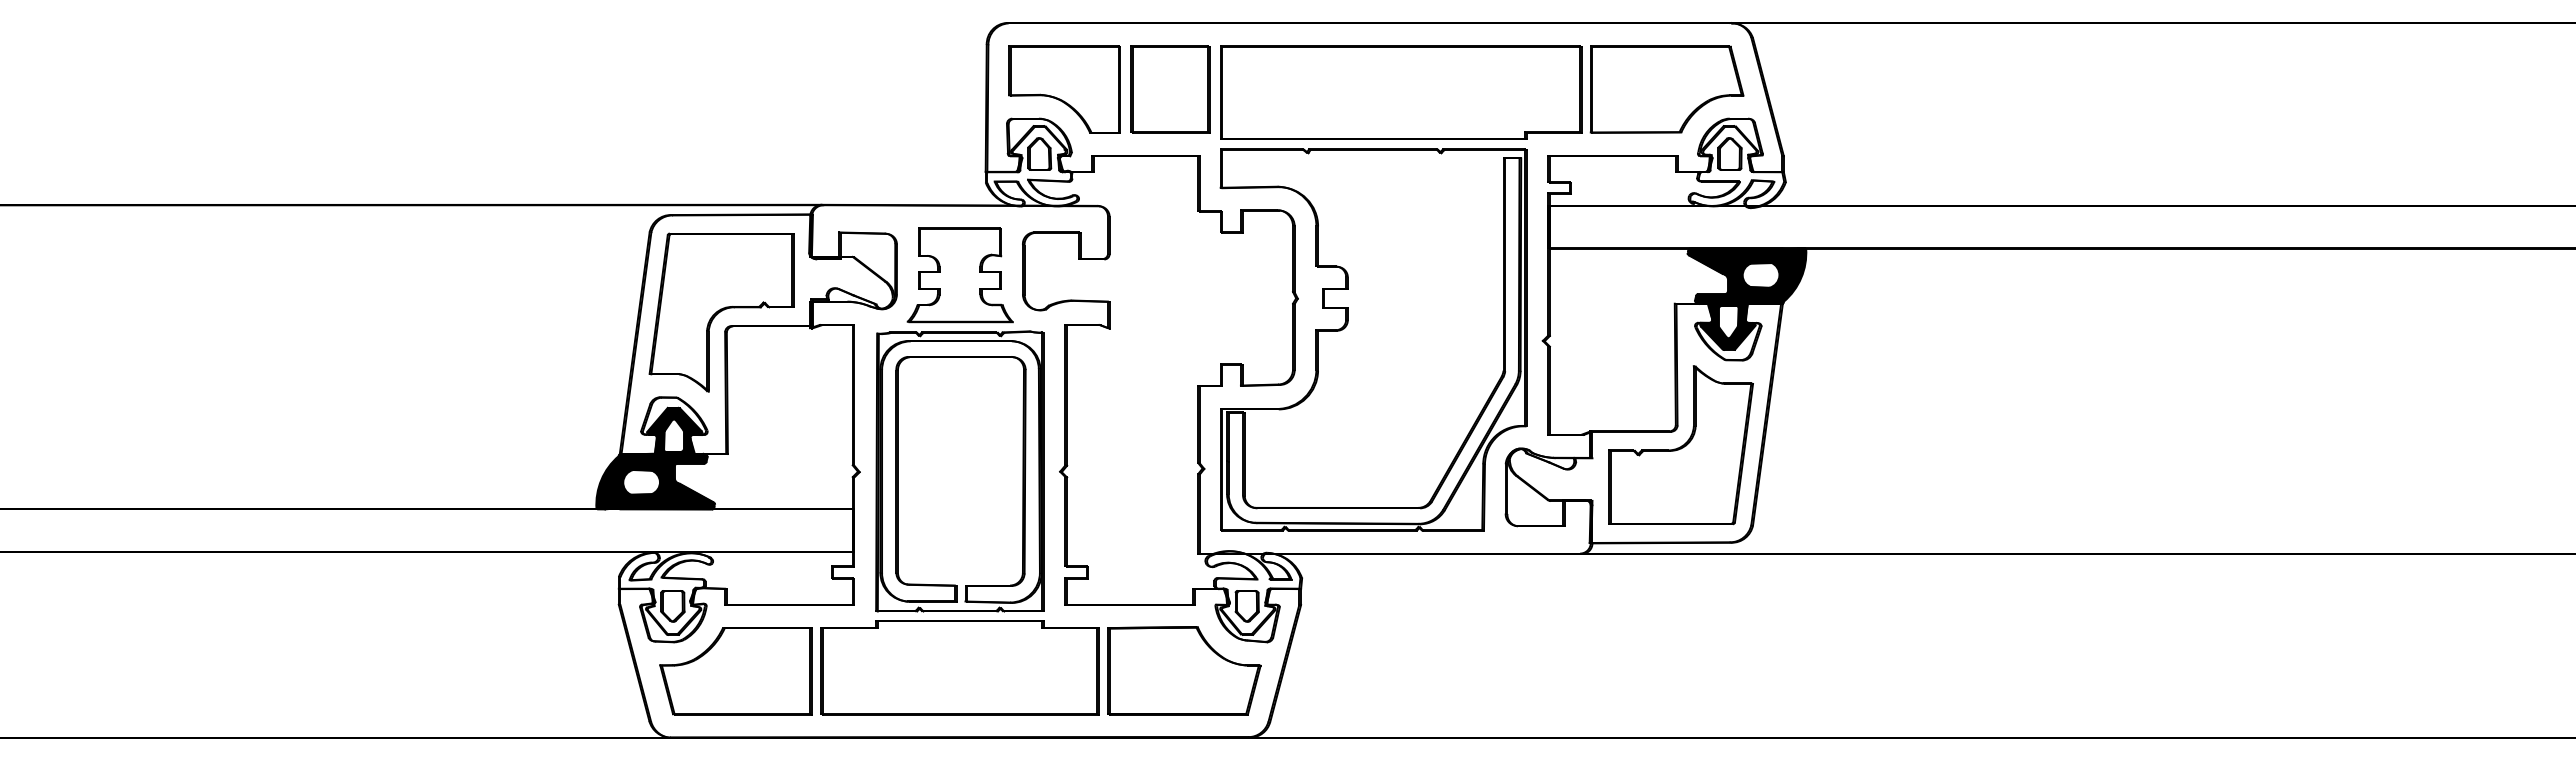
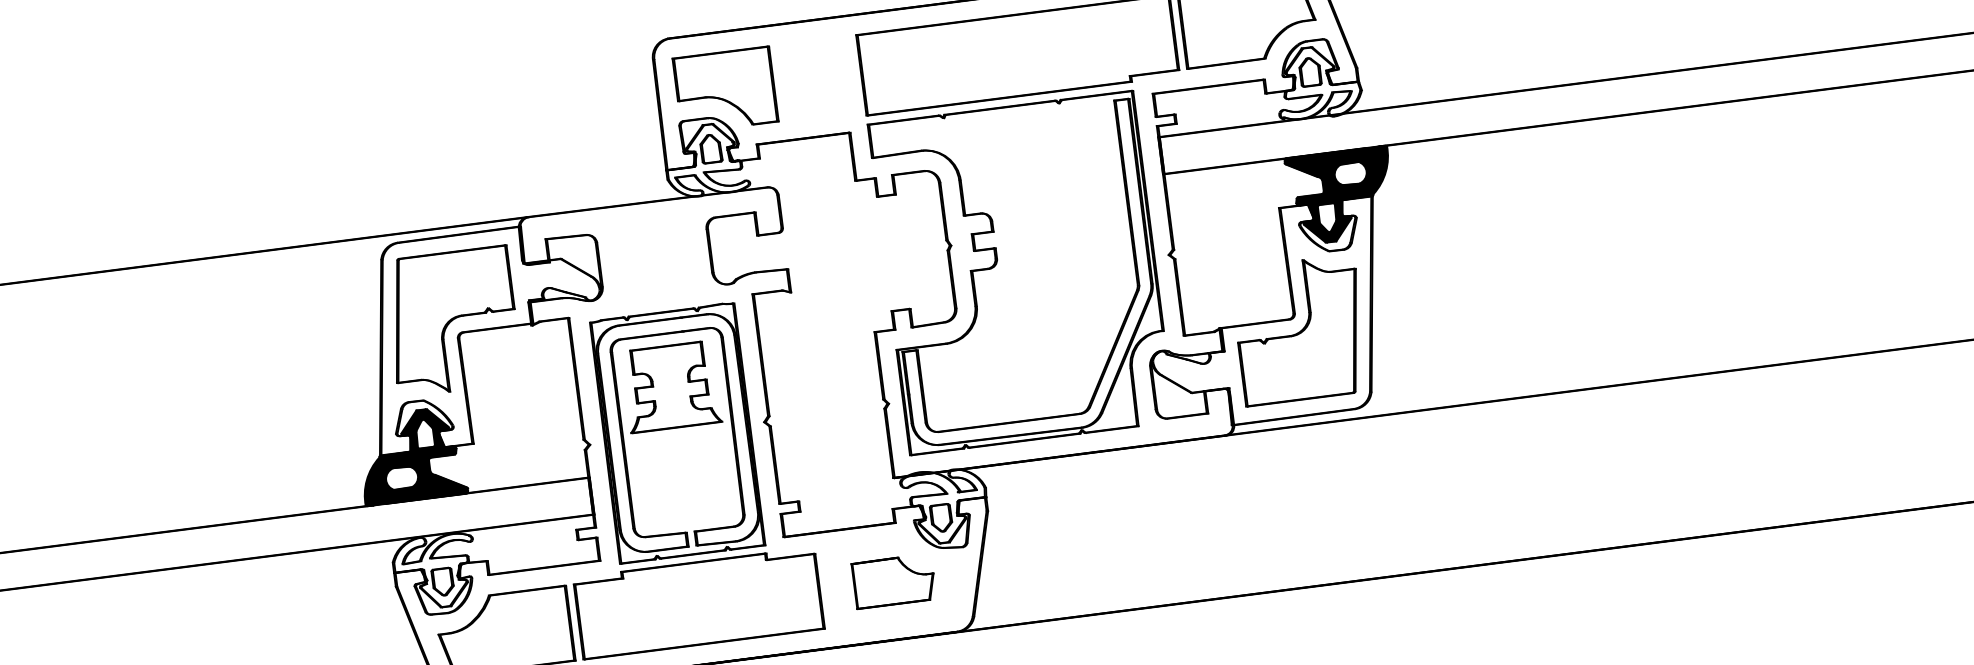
part: (1170, 89) -> (817, 78), removed
part: (959, 275) -> (670, 387), moved
part: (1184, 670) -> (894, 580), size x0.6

